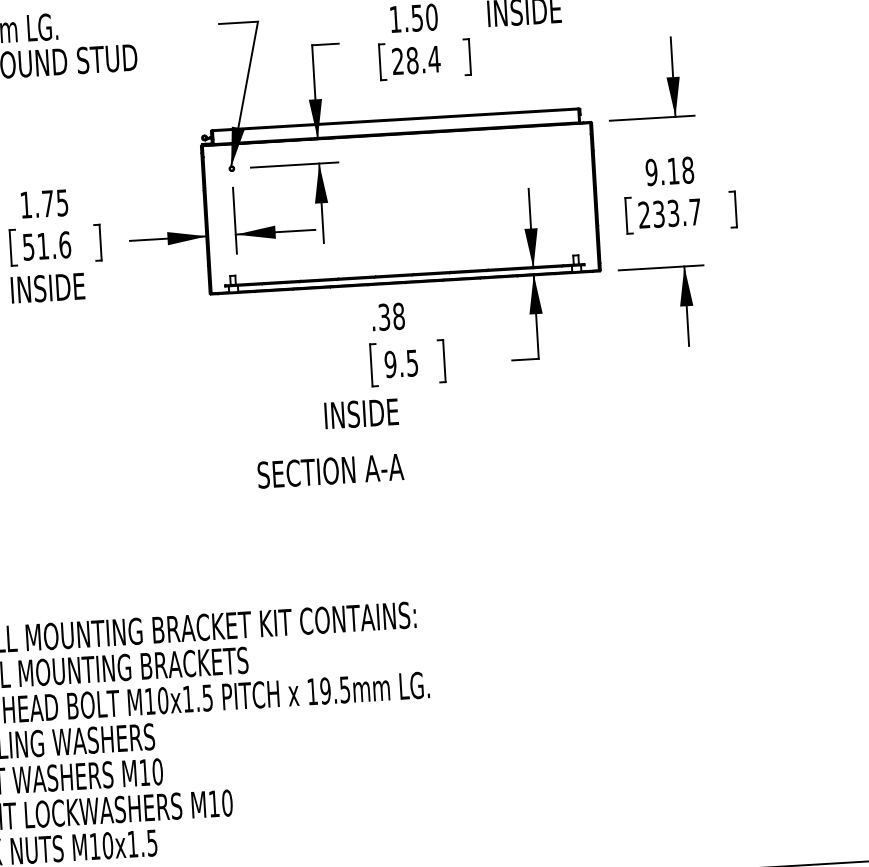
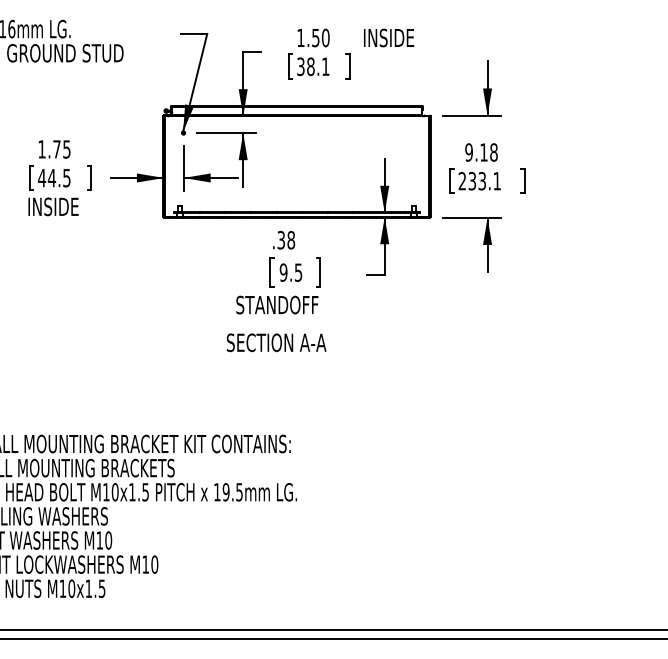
text: (416, 60) -> (313, 66), 28.4 -> 38.1
text: (694, 212) -> (496, 181), 233.7 -> 233.1
text: (45, 245) -> (53, 177), 51.6 -> 44.5
text: (384, 411) -> (277, 304), INSIDE -> STANDOFF
text: (330, 470) -> (276, 342), moved

